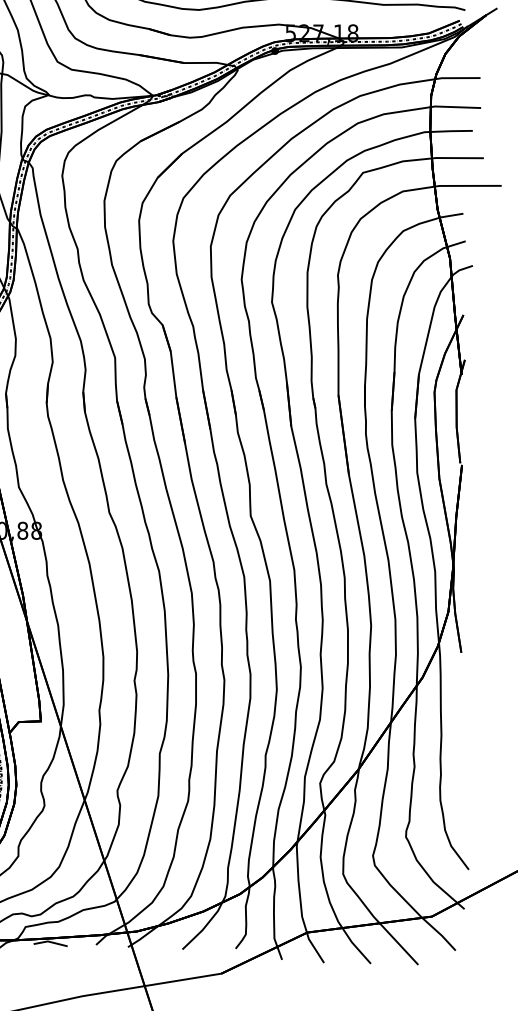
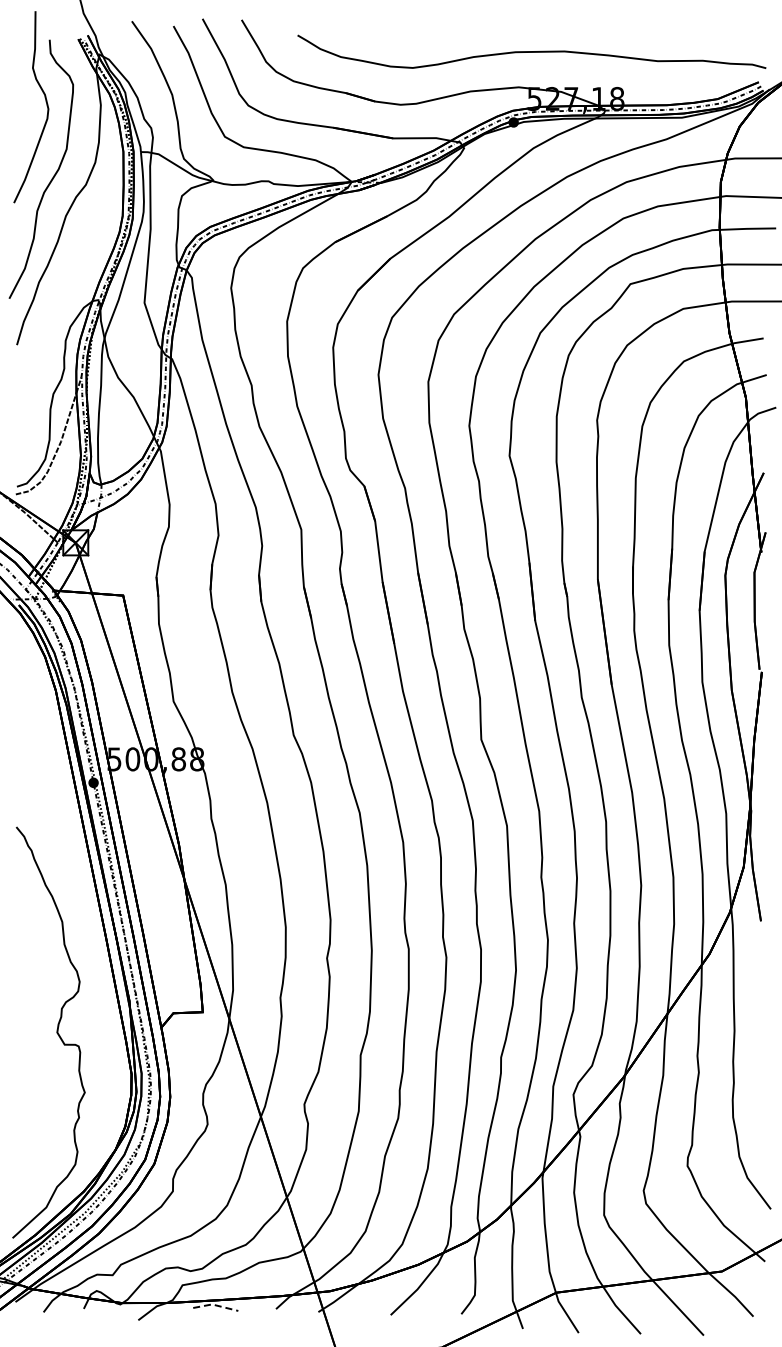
line: (50, 942) -> (215, 1305), solid -> dashed

